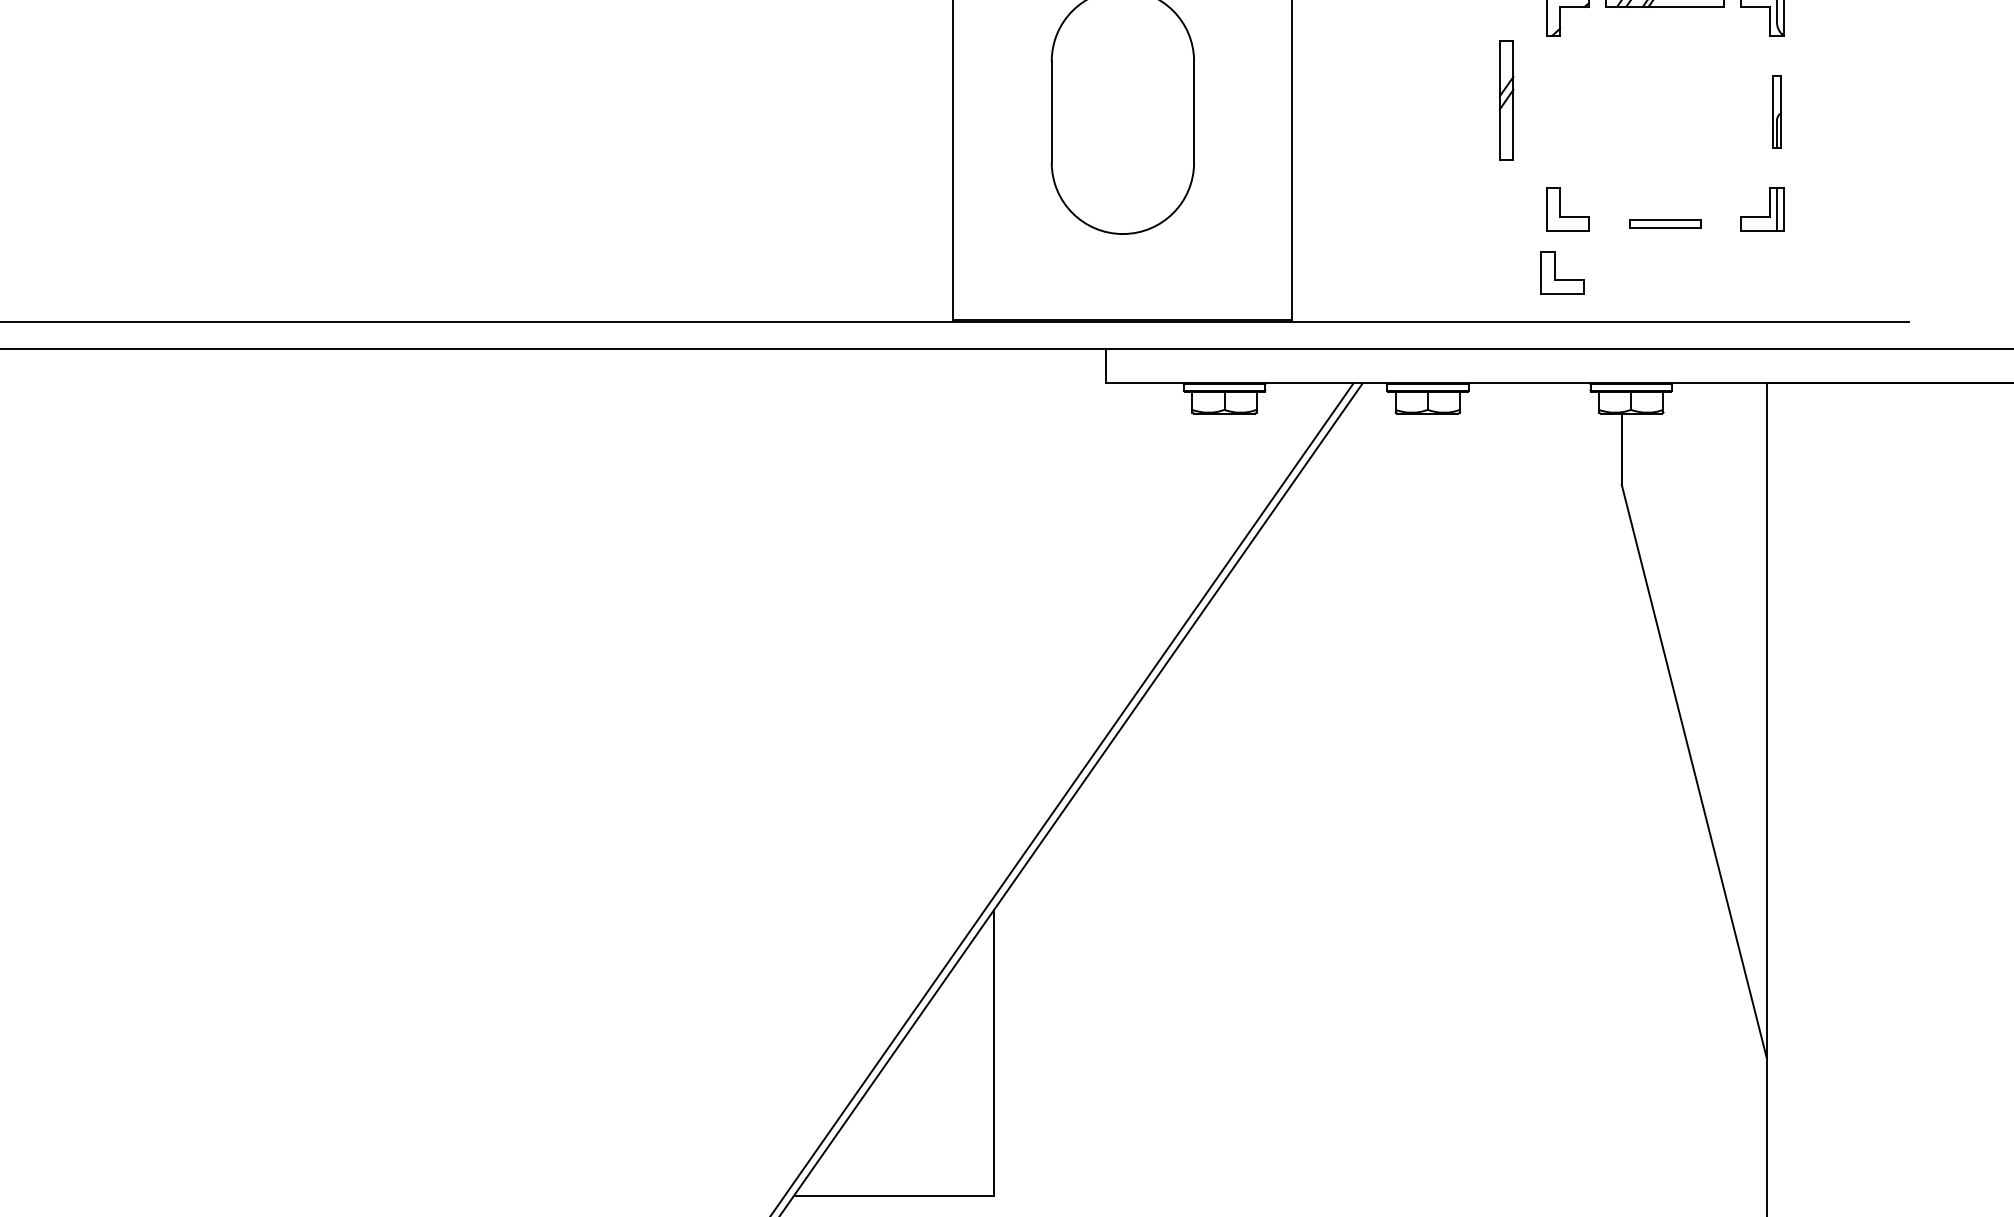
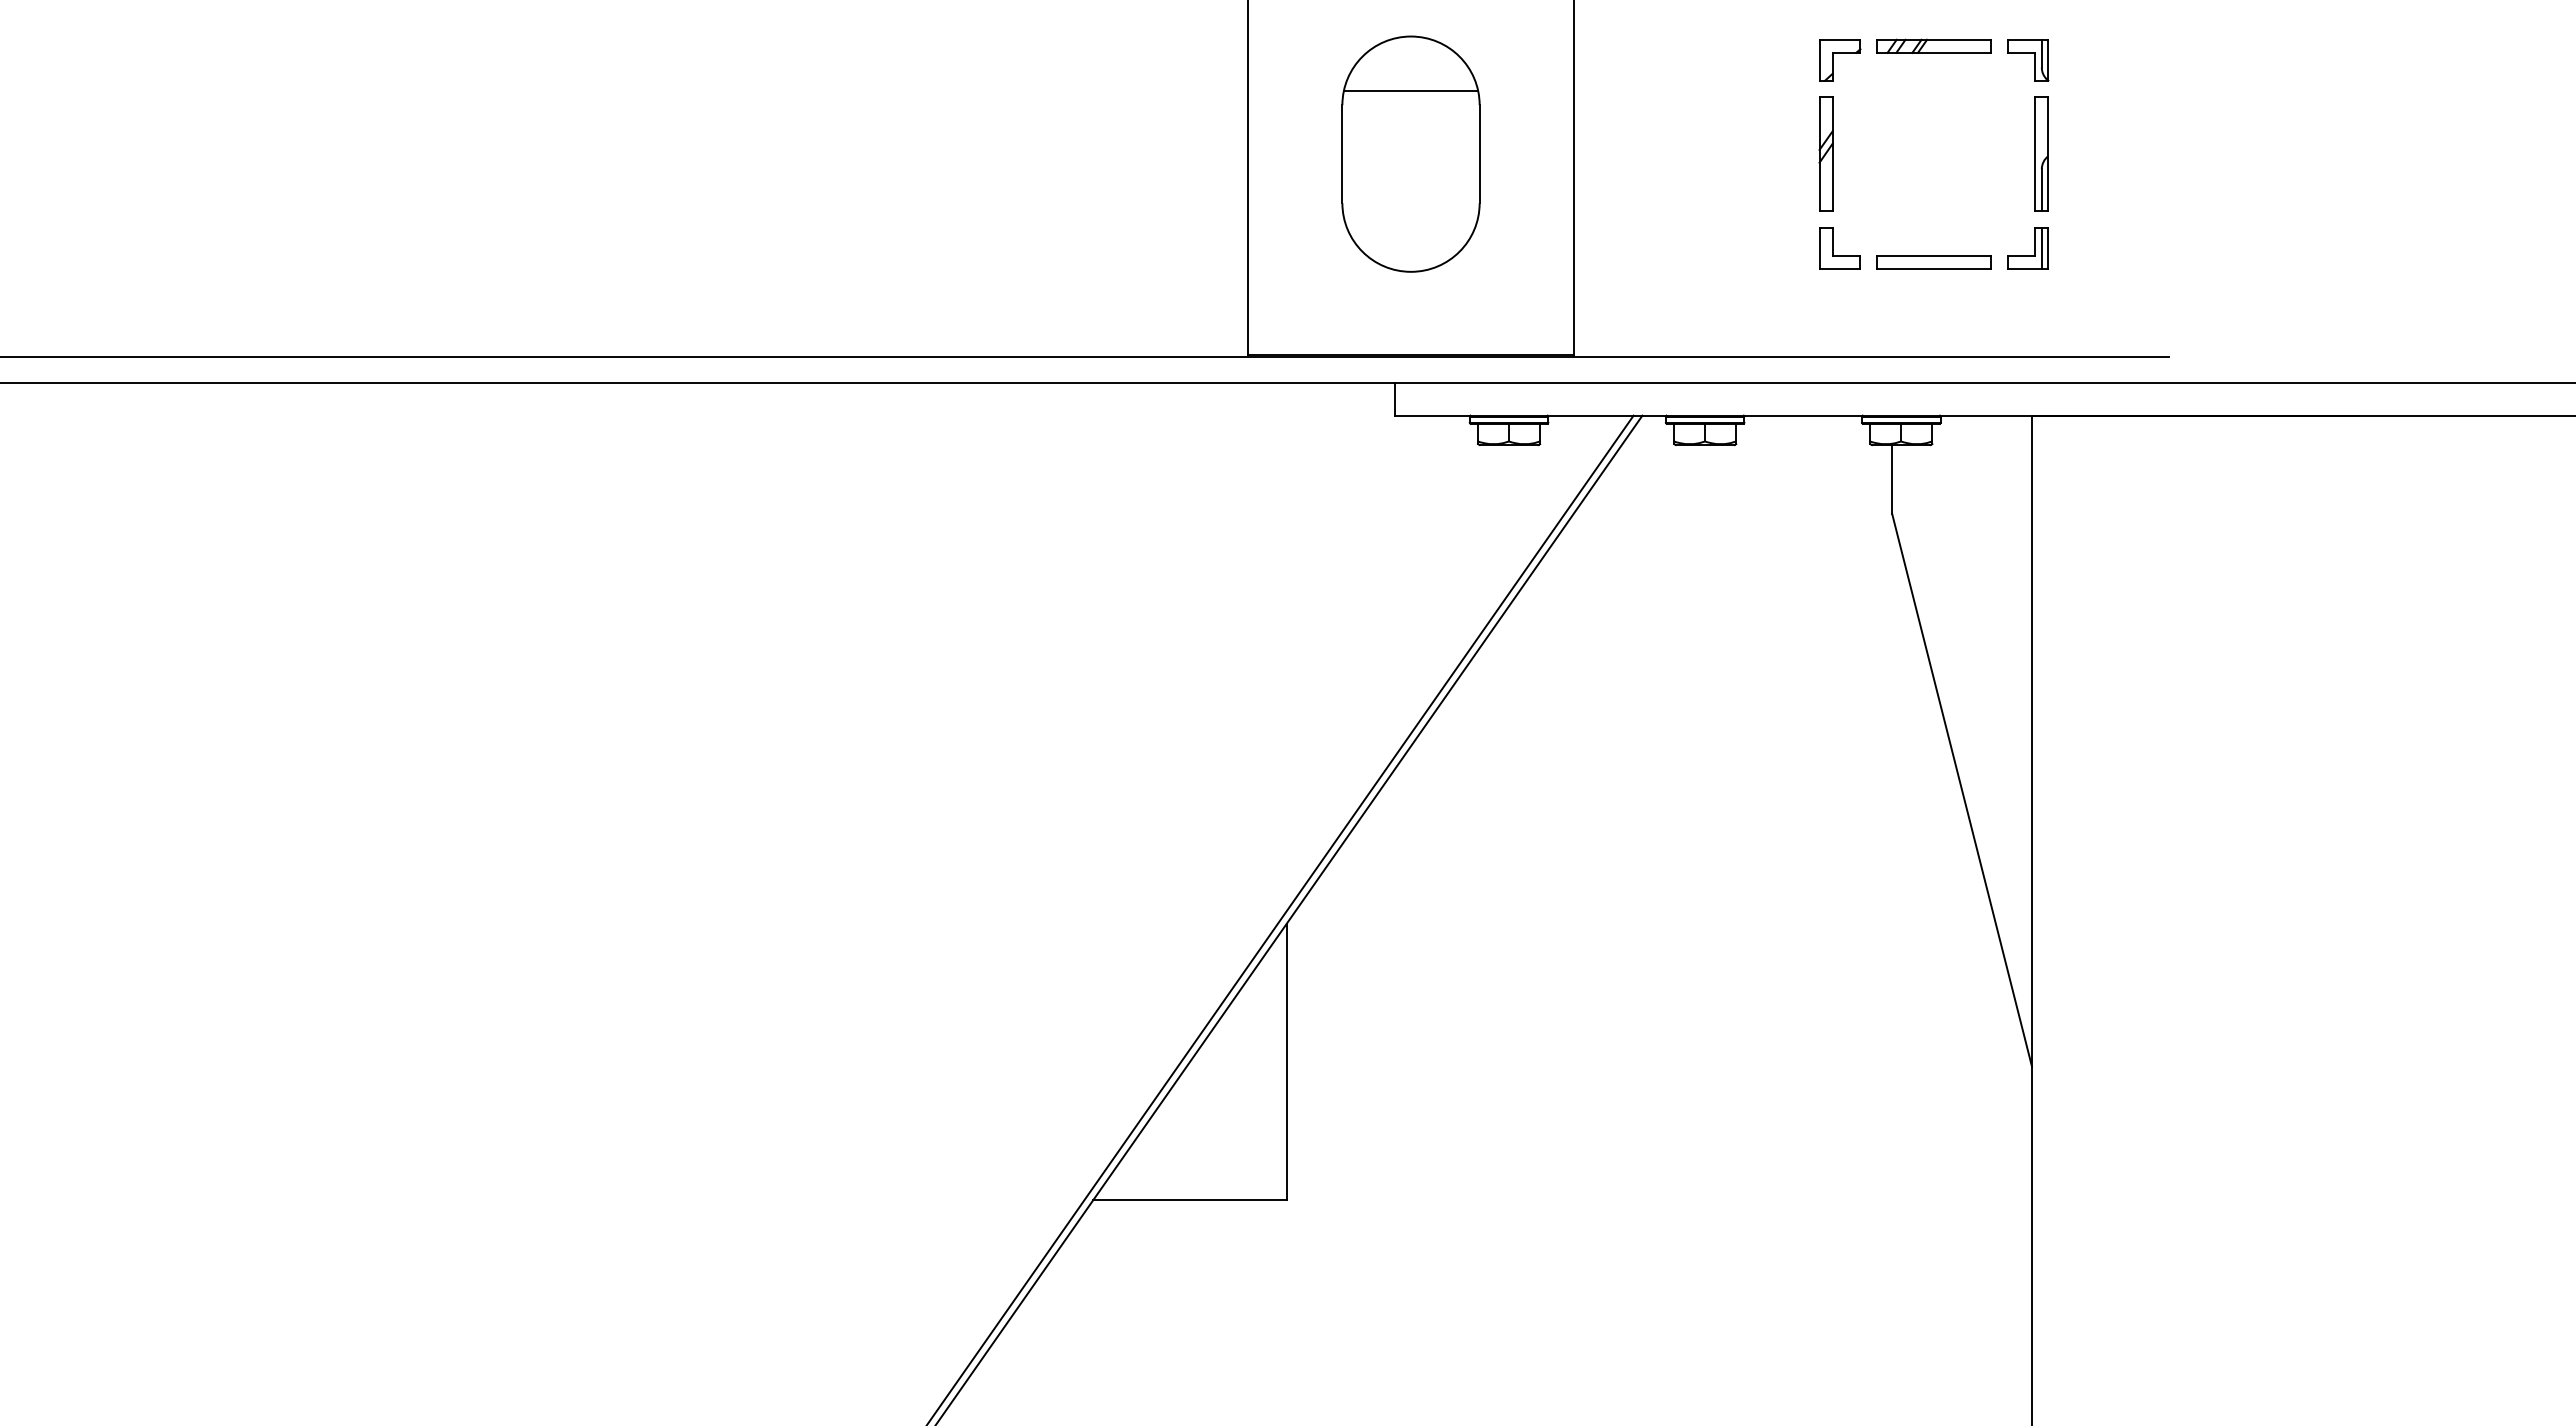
line: (1123, 47) -> (1411, 91), added
part: (1506, 99) -> (1825, 153), moved
part: (1776, 111) -> (2041, 153), size x1.67
part: (1664, 224) -> (1933, 262), size x1.67
part: (1562, 273) -> (1834, 309), removed

